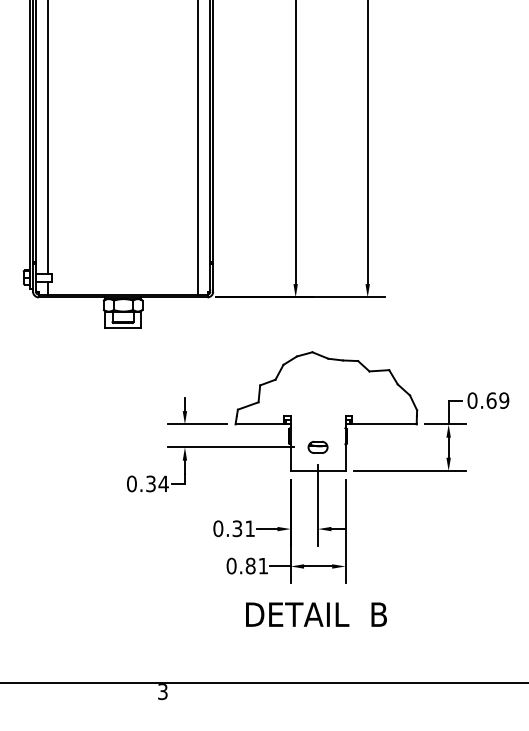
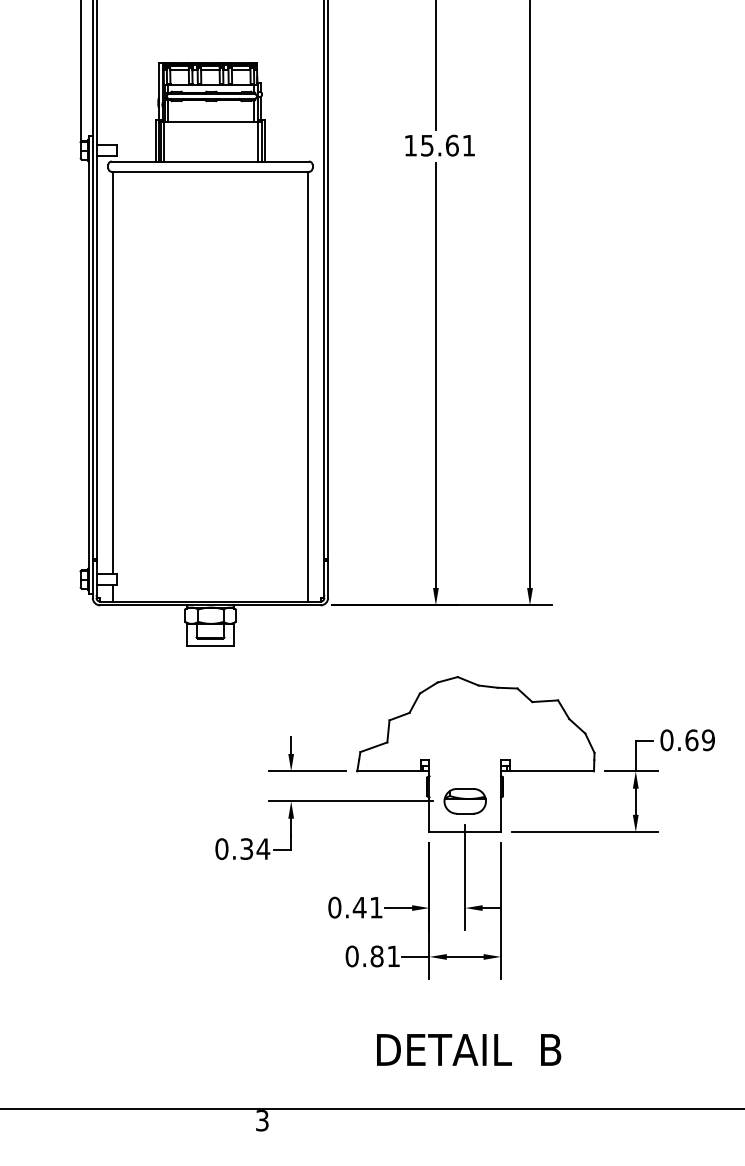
part: (317, 447) -> (464, 801), size x1.67
text: (237, 528) -> (359, 907), 0.31 -> 0.41
text: (316, 614) -> (469, 1049), moved

